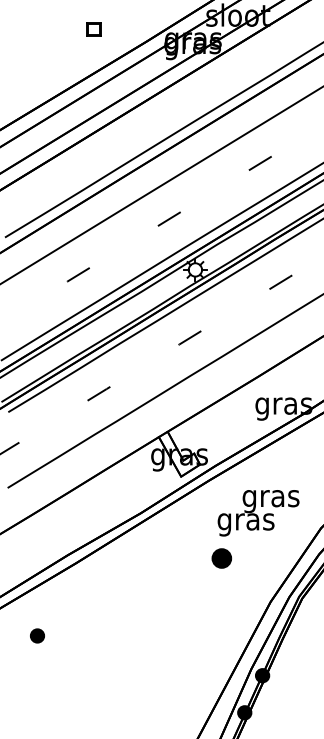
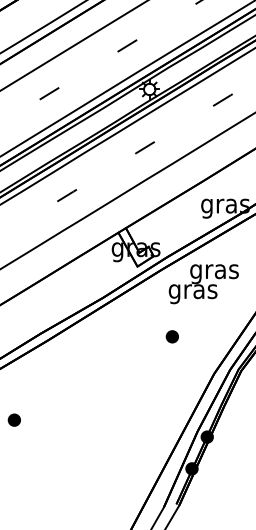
text: (258, 513) -> (203, 284), moved
part: (221, 558) -> (172, 336), size x0.71
part: (37, 635) -> (14, 419), moved

